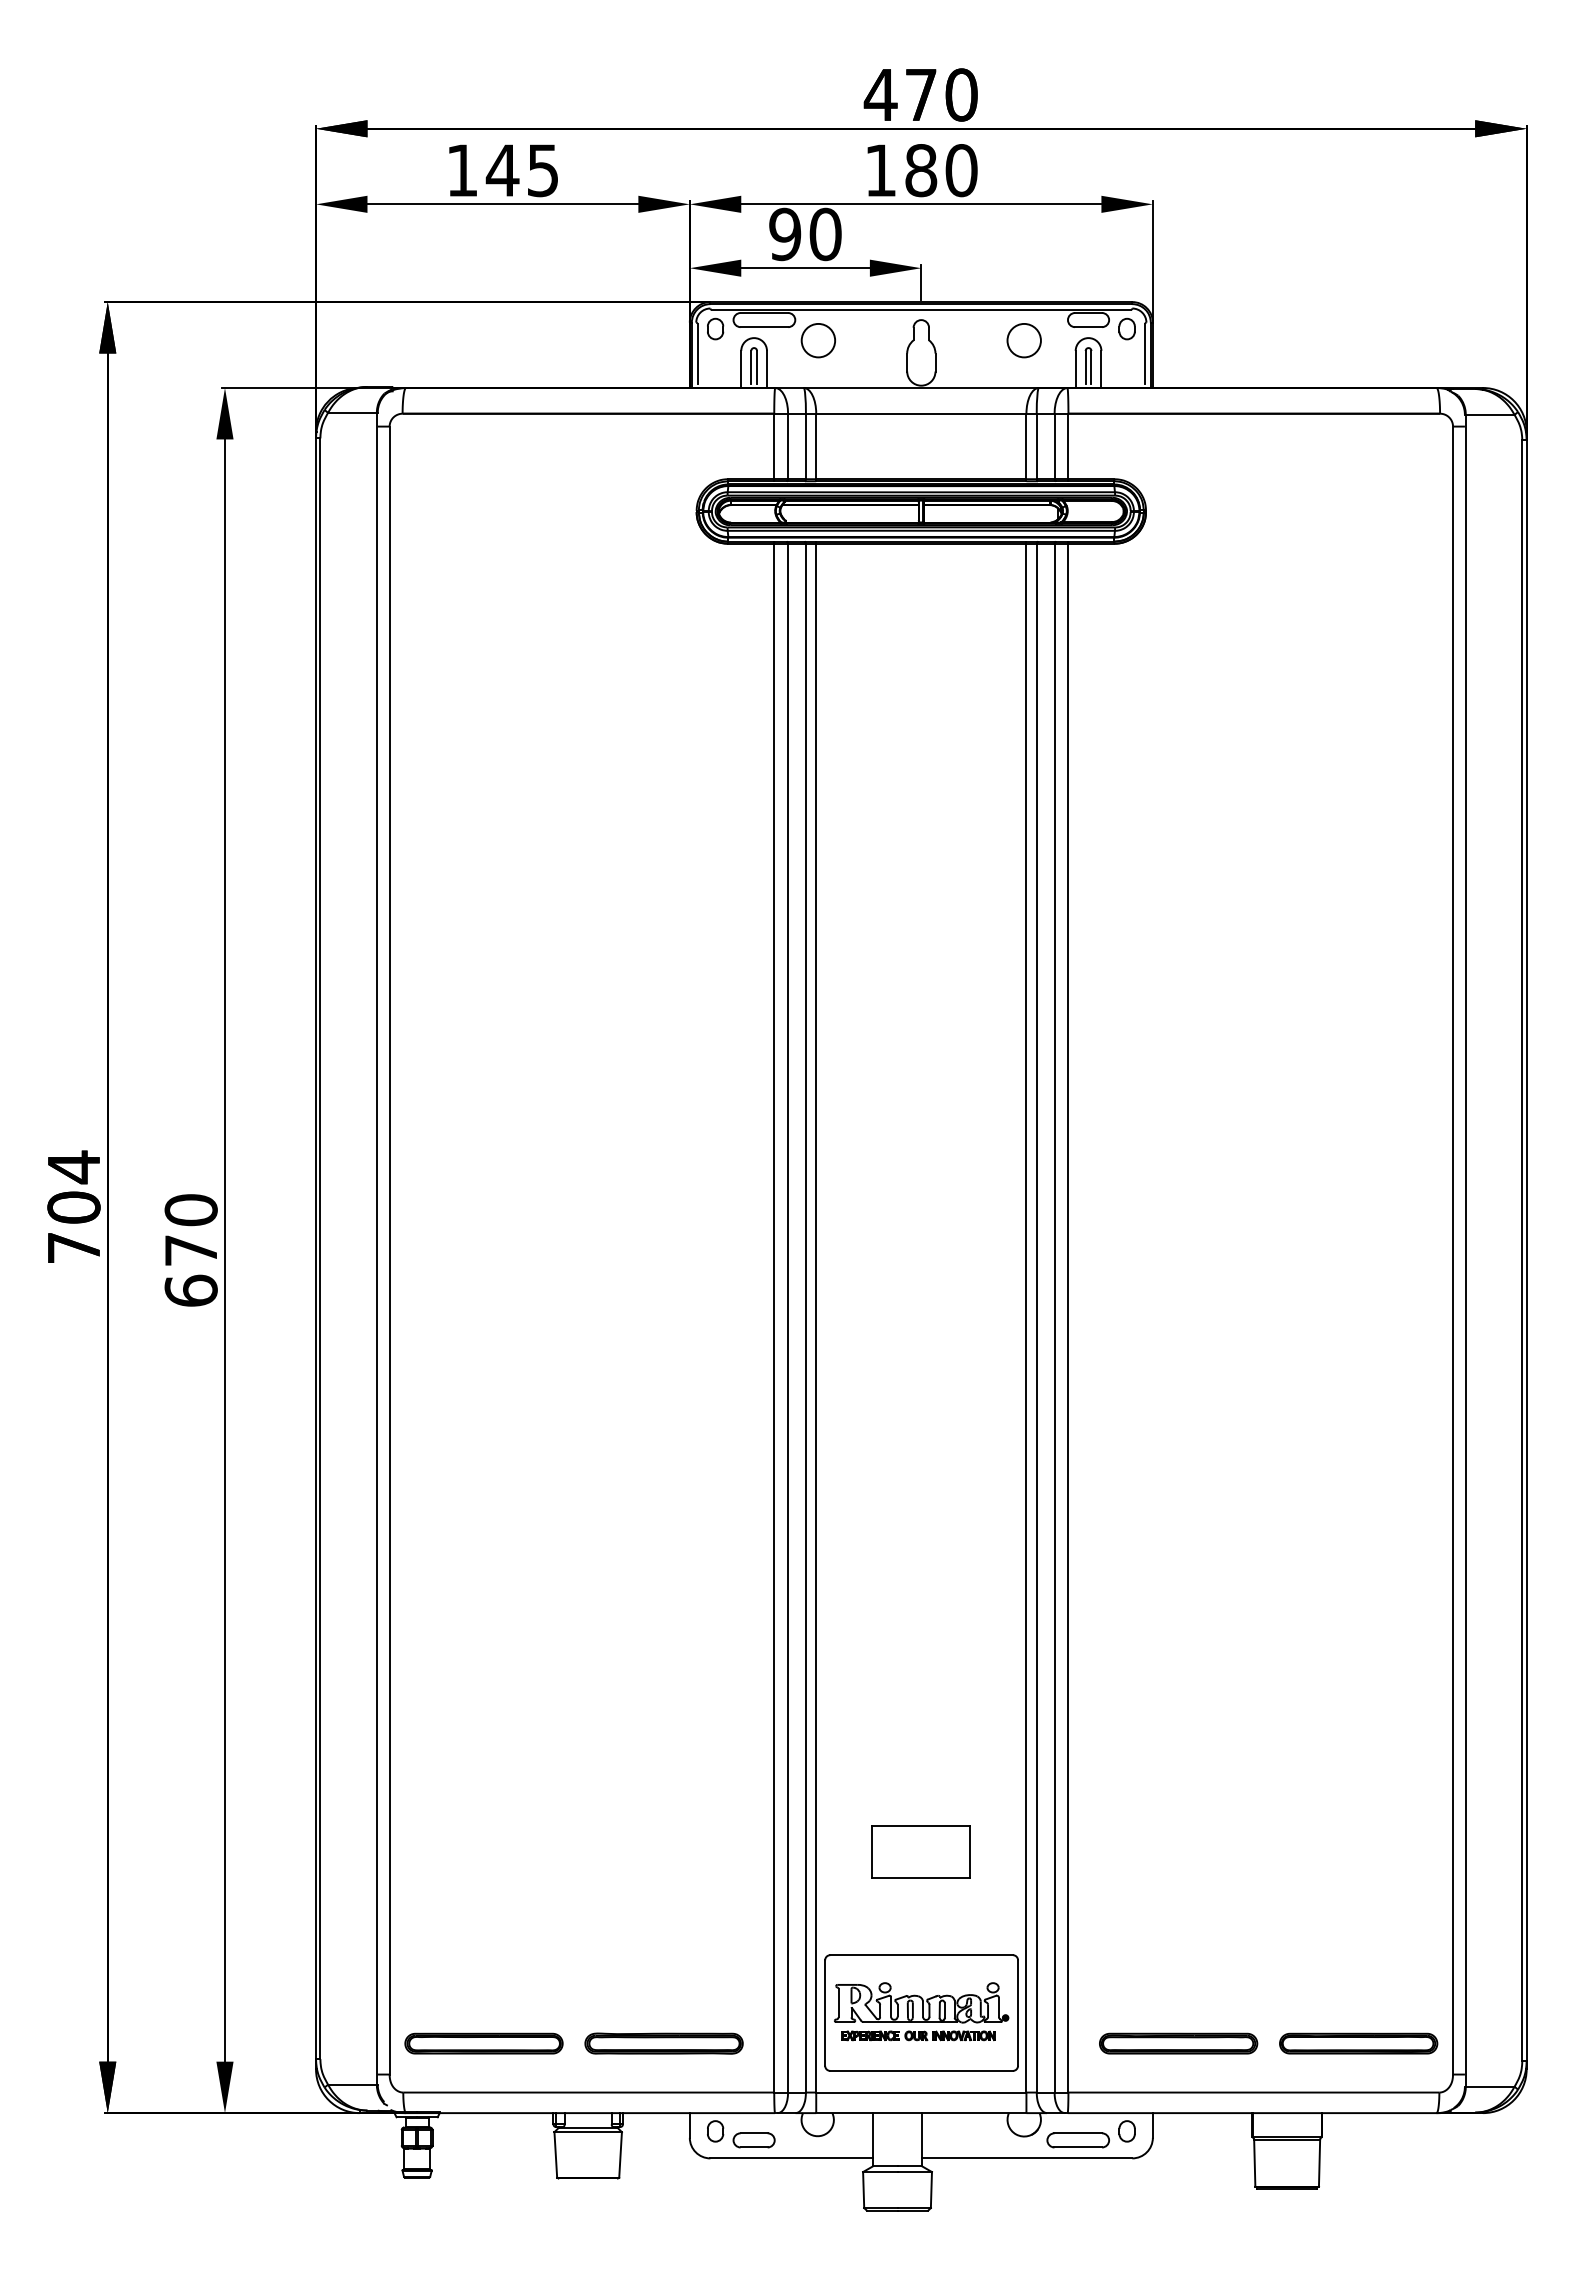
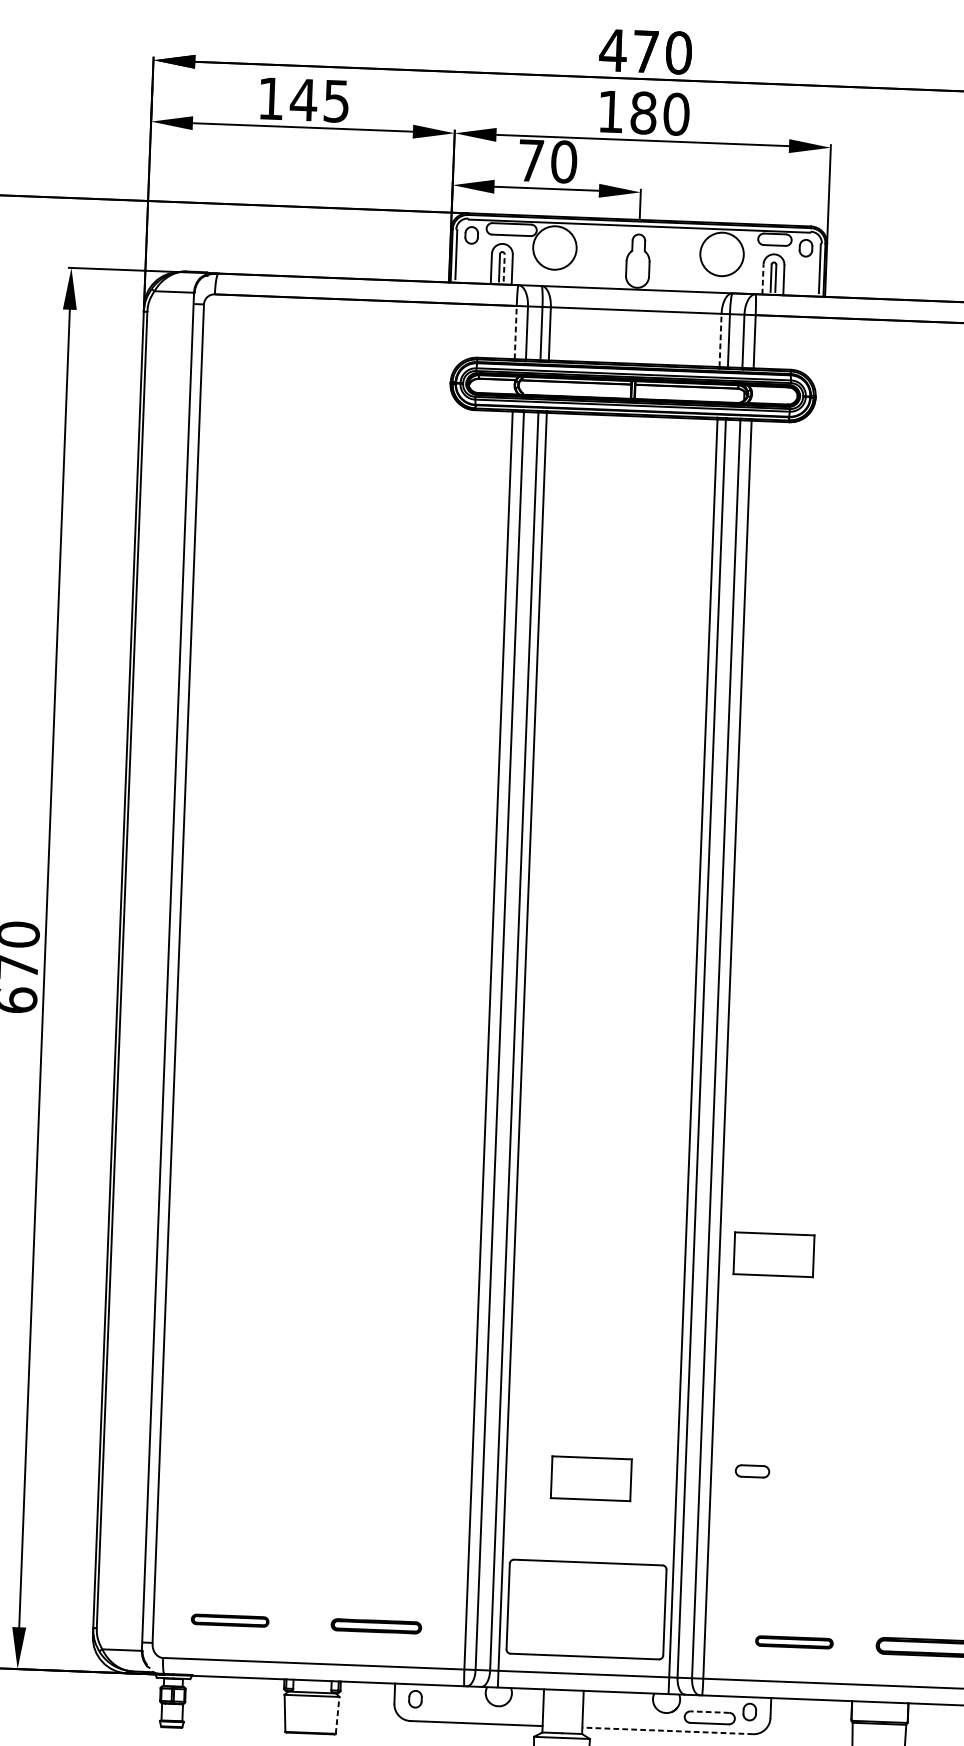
text: (785, 234) -> (531, 160), 90 -> 70
circle: (818, 340) -> (554, 247), size x1.6
circle: (1023, 340) -> (721, 254), size x1.6
line: (757, 367) -> (504, 267), solid -> dashed
line: (1075, 369) -> (762, 279), solid -> dashed
line: (774, 446) -> (515, 332), solid -> dashed
line: (1026, 446) -> (720, 340), solid -> dashed
part: (1134, 1567) -> (773, 1254), added
part: (921, 2011) -> (586, 1608), removed
part: (483, 2043) -> (229, 1620), size x0.6
part: (663, 2043) -> (375, 1626), size x0.7
part: (1178, 2043) -> (794, 1642), size x0.6
line: (1078, 2133) -> (710, 1712), solid -> dashed
part: (753, 2140) -> (752, 1471), moved
line: (620, 2154) -> (337, 1715), solid -> dashed
line: (1026, 2158) -> (667, 1730), solid -> dashed

